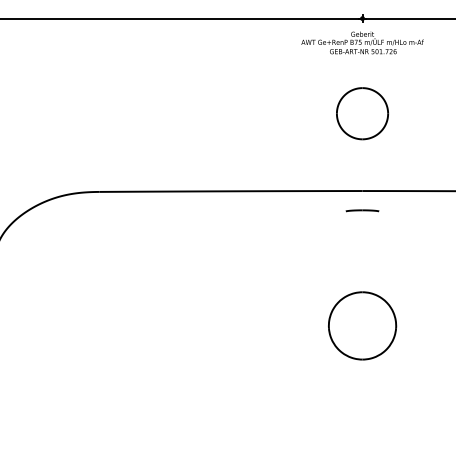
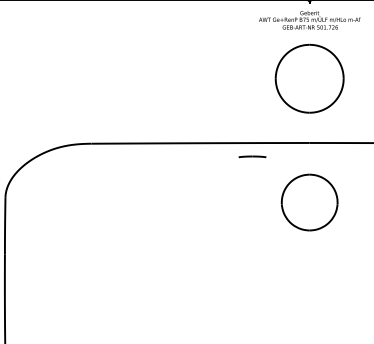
part: (362, 113) -> (309, 78), size x1.6
line: (362, 210) -> (252, 156), moved
part: (362, 325) -> (309, 202), moved

